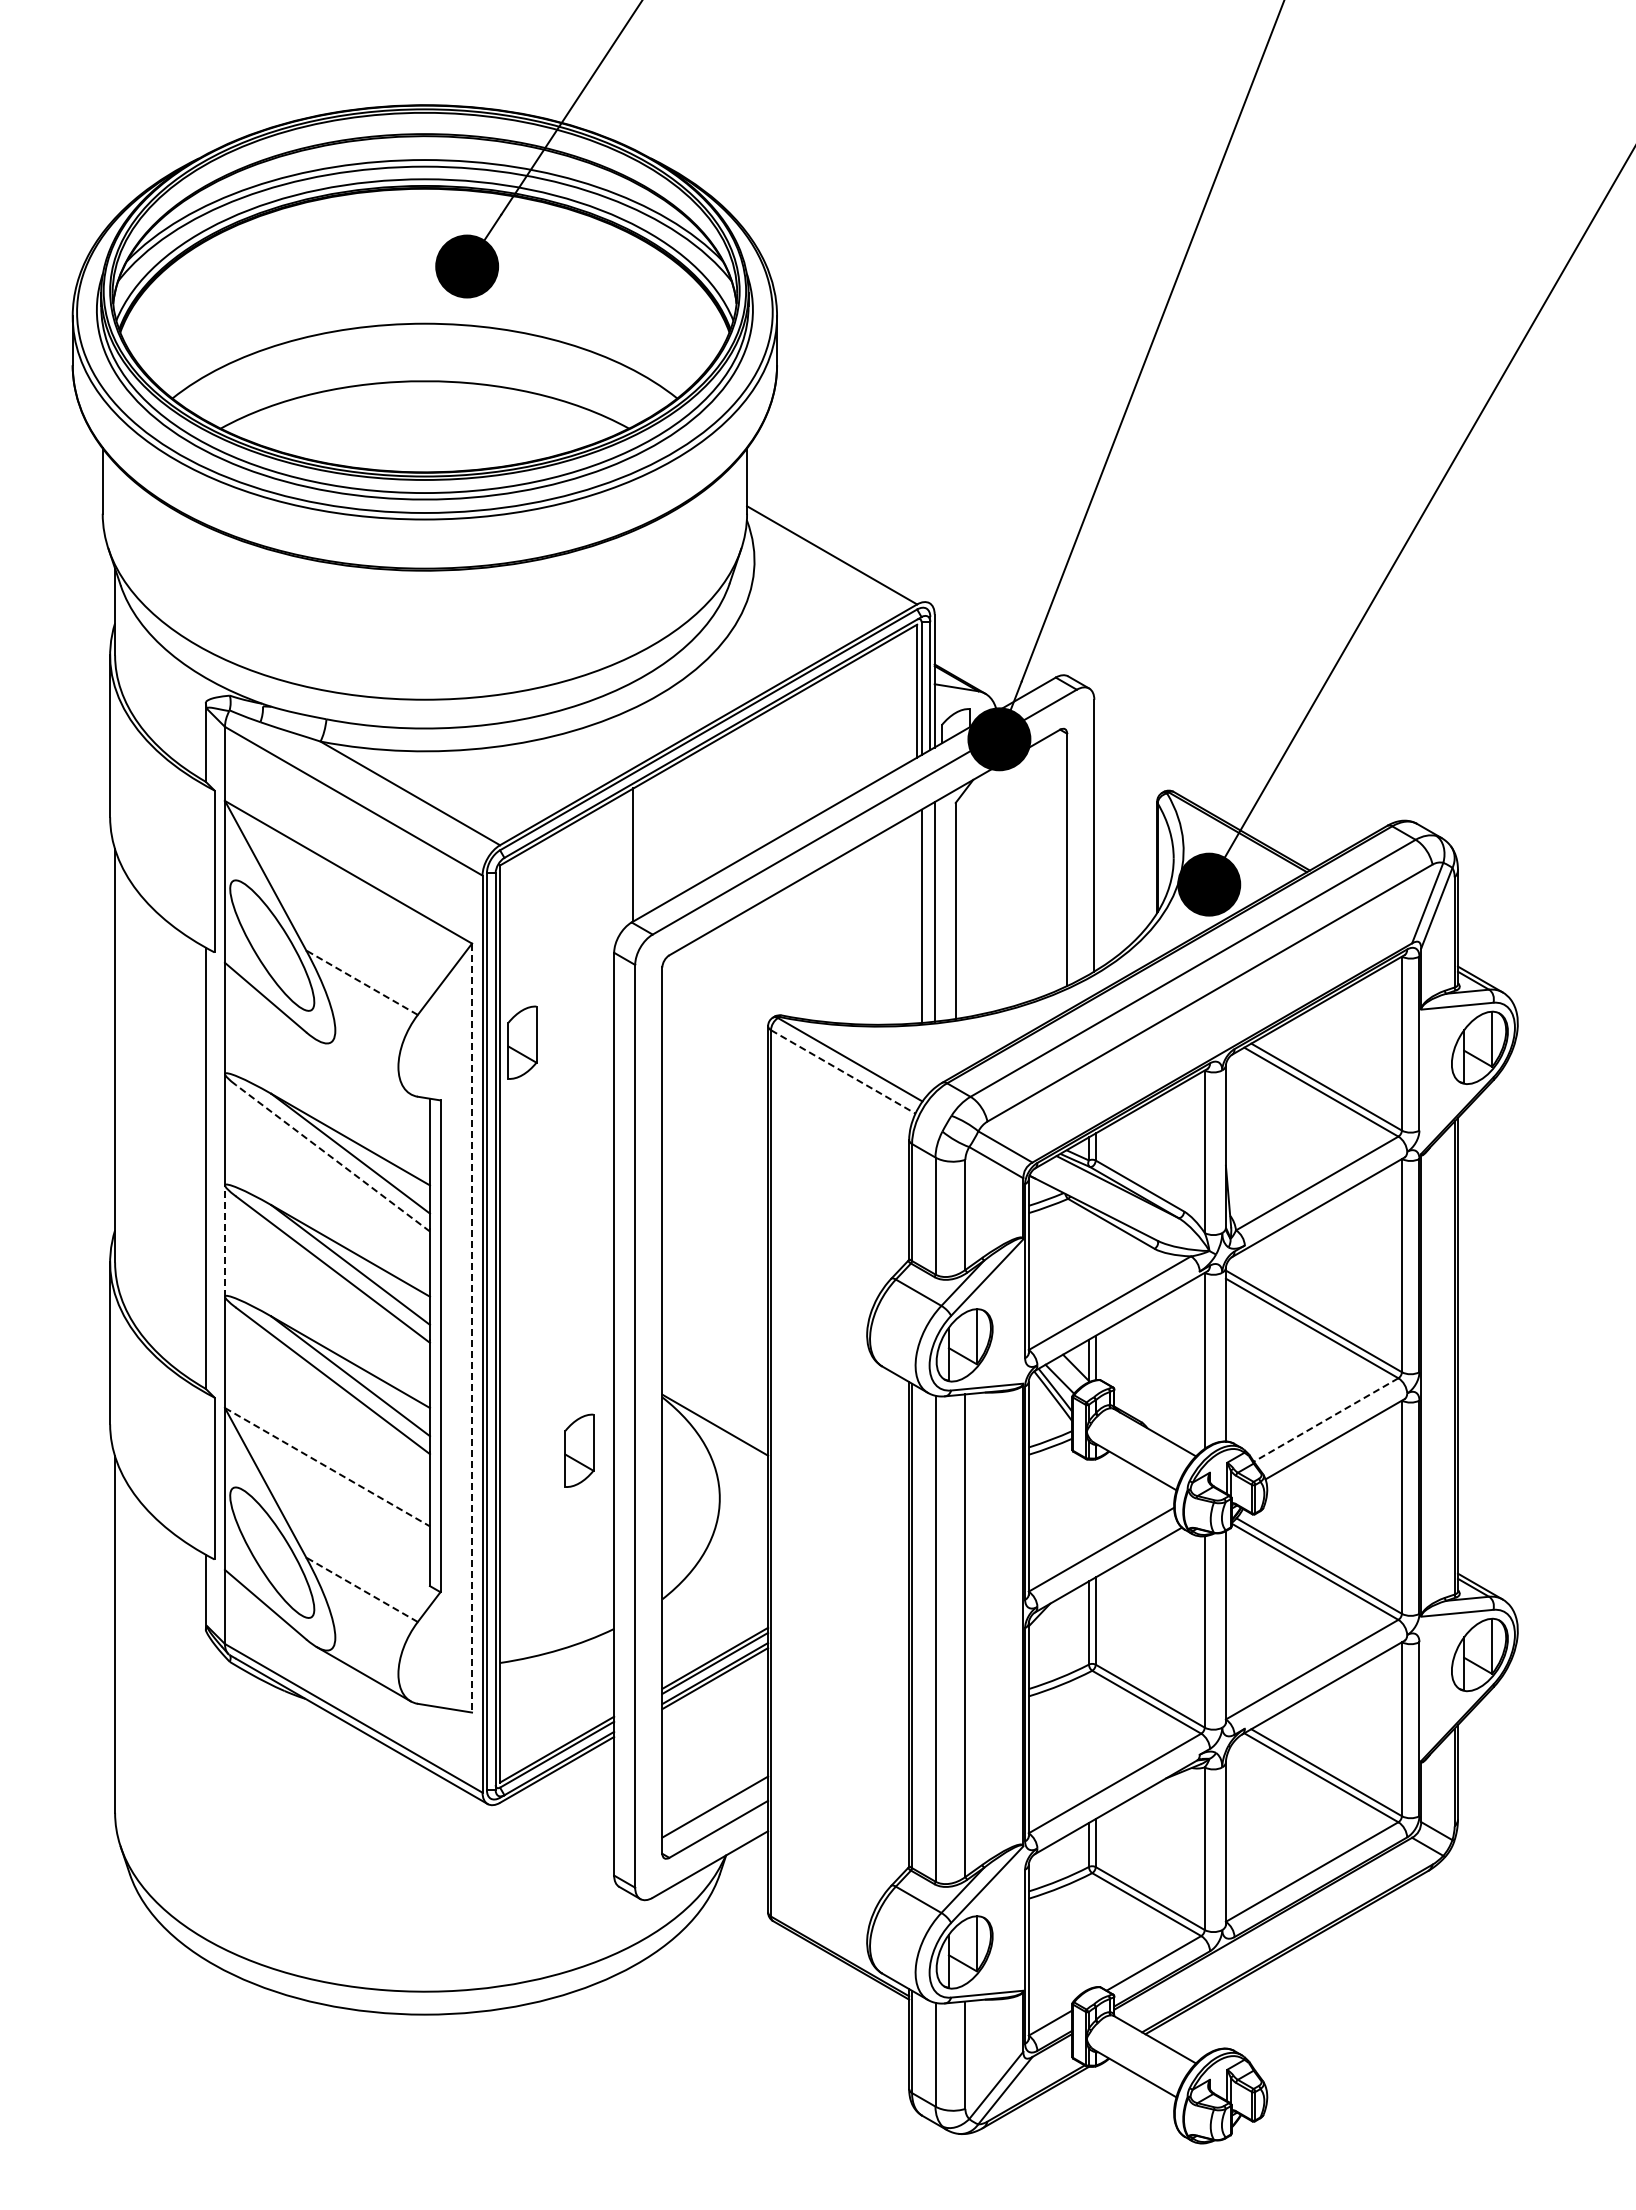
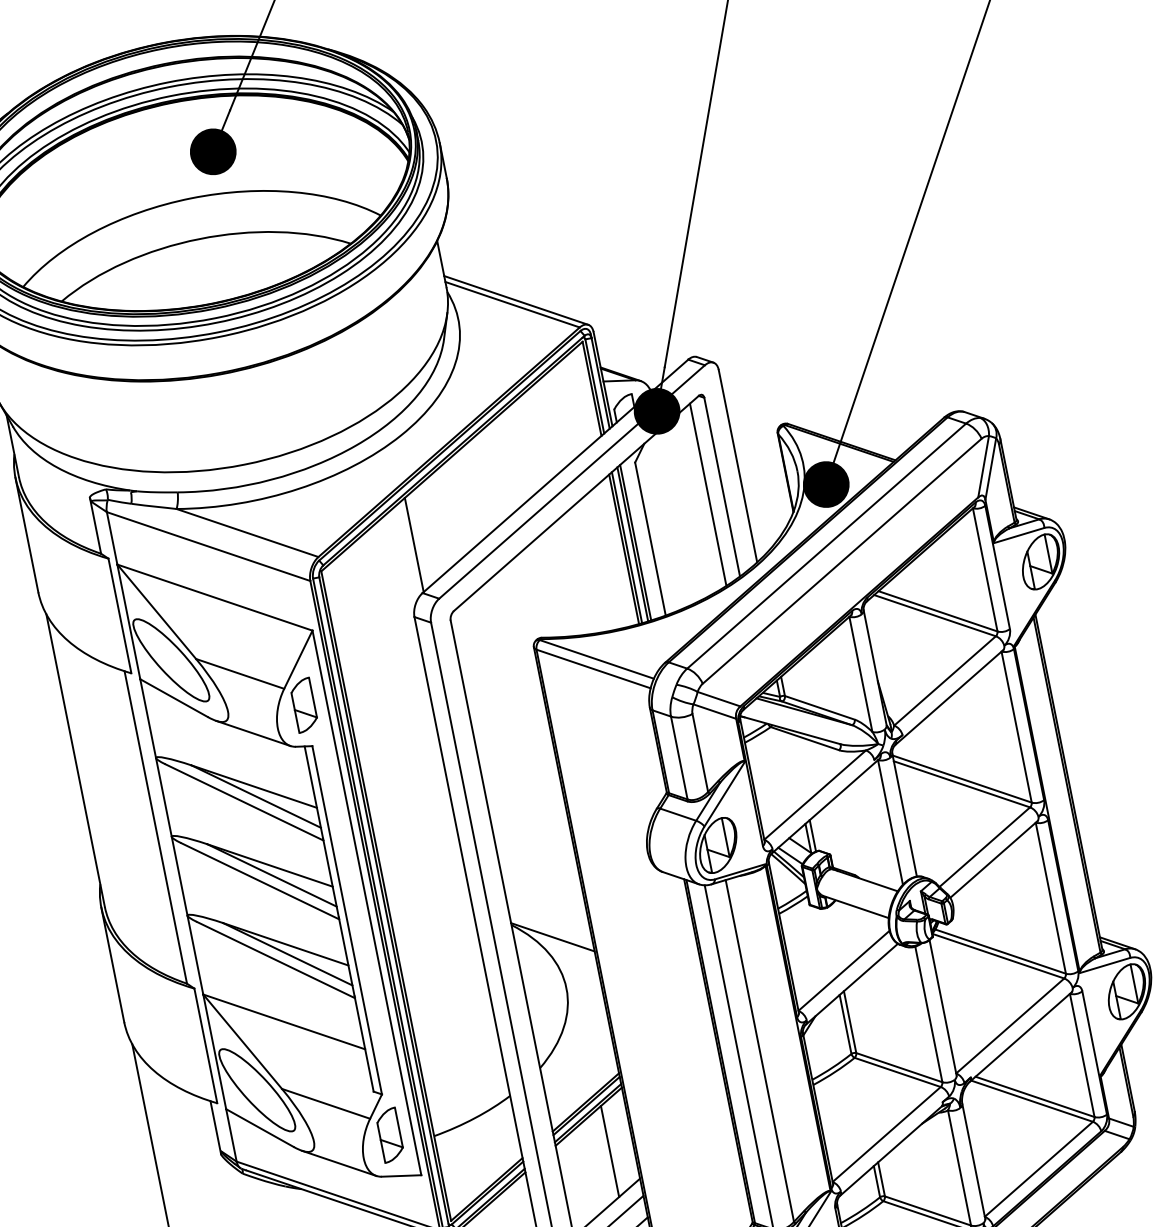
line: (838, 550) -> (516, 300), added
line: (1046, 866) -> (708, 494), added
line: (930, 913) -> (632, 544), added
line: (917, 917) -> (624, 549), added
line: (361, 982) -> (239, 673), dashed -> solid
part: (522, 1042) -> (304, 705), moved
line: (363, 1067) -> (253, 733), added
line: (843, 1072) -> (593, 669), dashed -> solid
line: (332, 1158) -> (244, 802), dashed -> solid
line: (224, 1241) -> (179, 876), dashed -> solid
line: (472, 1328) -> (367, 903), dashed -> solid
line: (1325, 1420) -> (984, 847), dashed -> solid
part: (579, 1450) -> (390, 1135), moved
line: (327, 1467) -> (284, 1022), dashed -> solid
line: (361, 1589) -> (325, 1103), dashed -> solid
line: (734, 1731) -> (609, 1151), added

